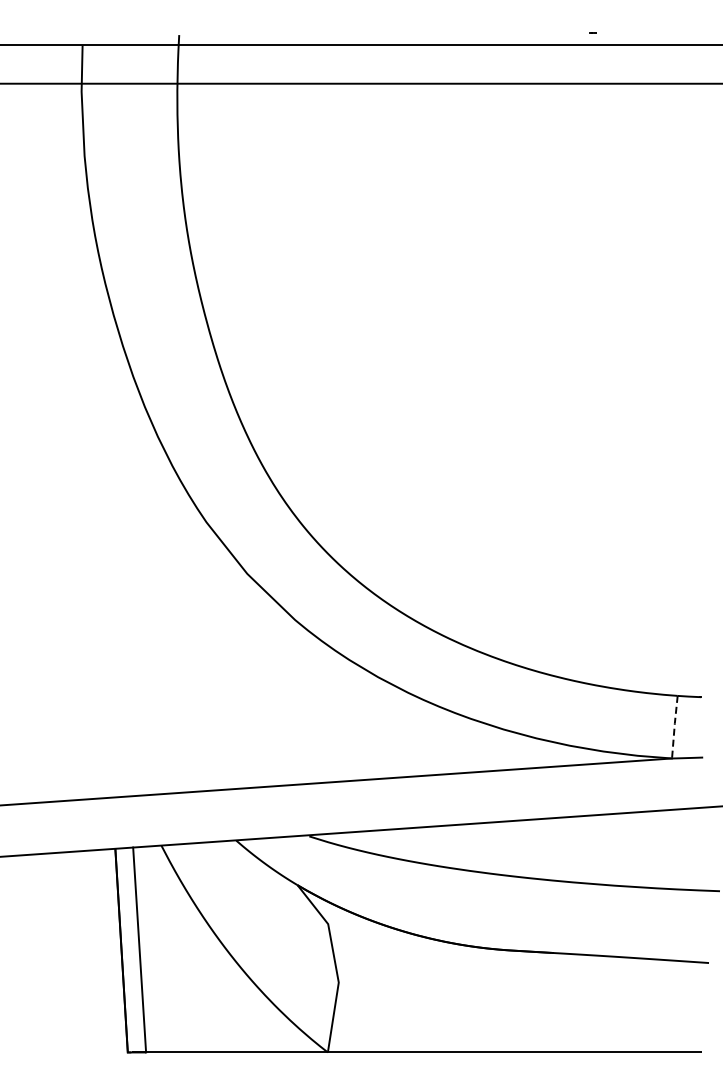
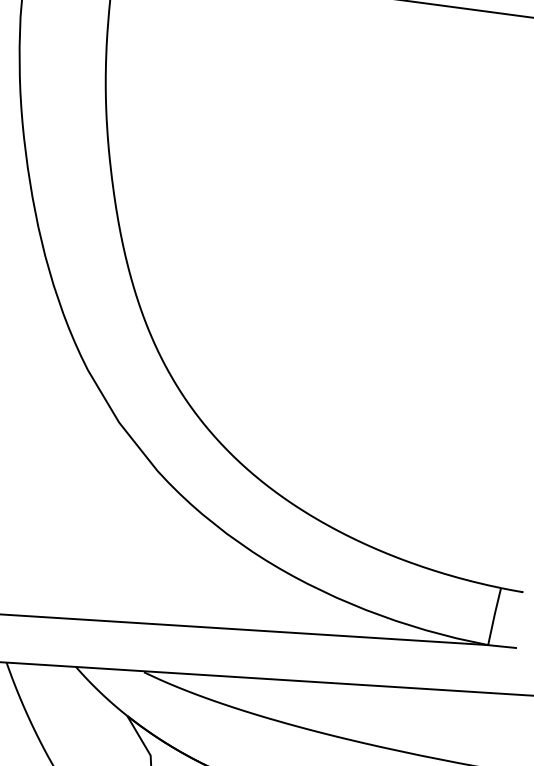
line: (674, 727) -> (494, 616), dashed -> solid

